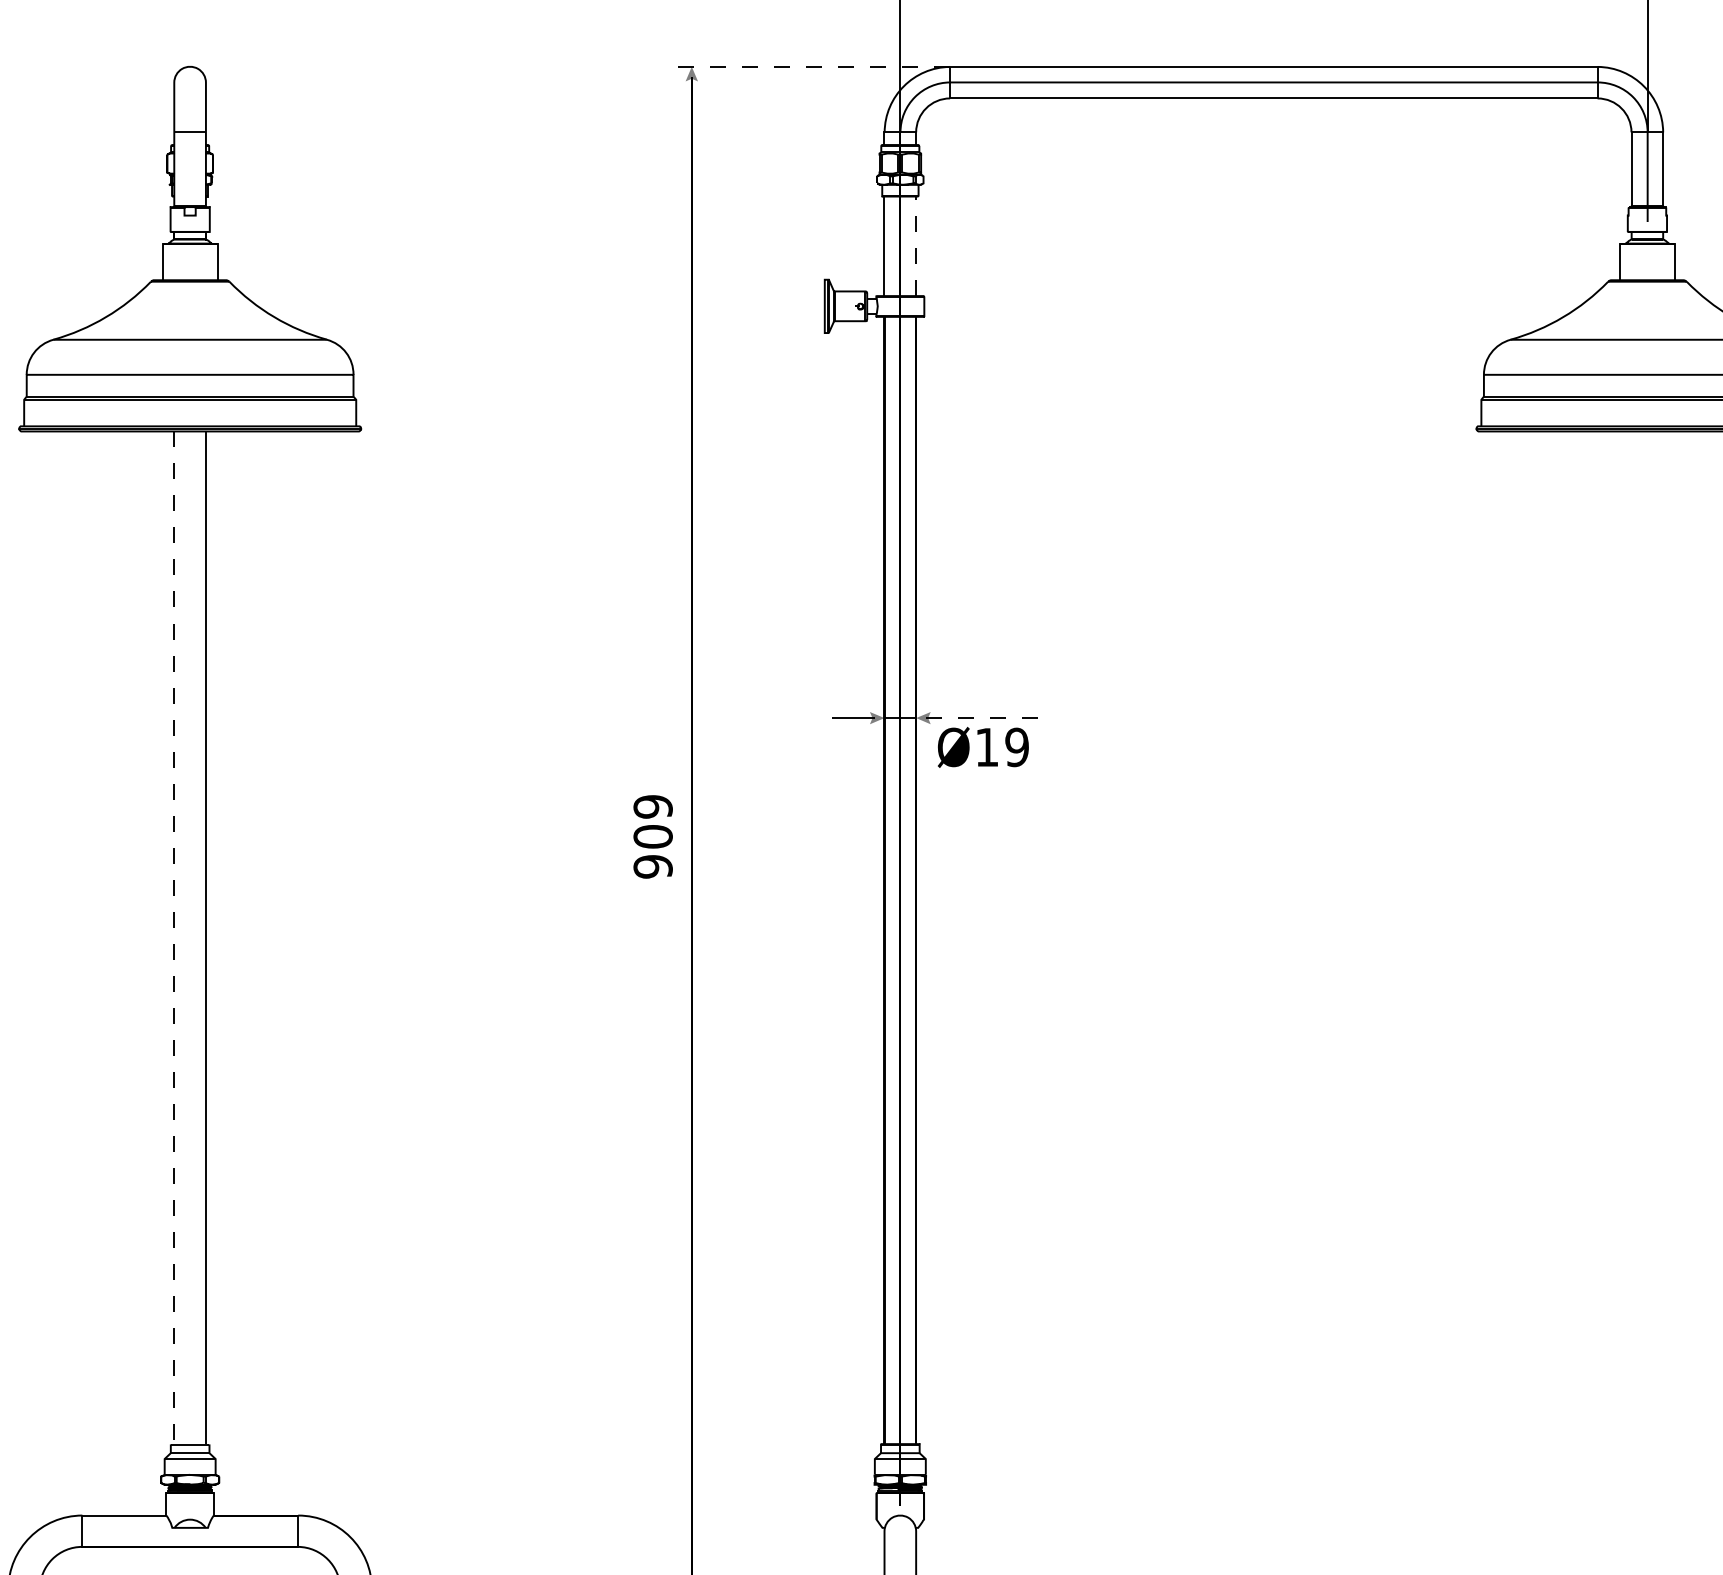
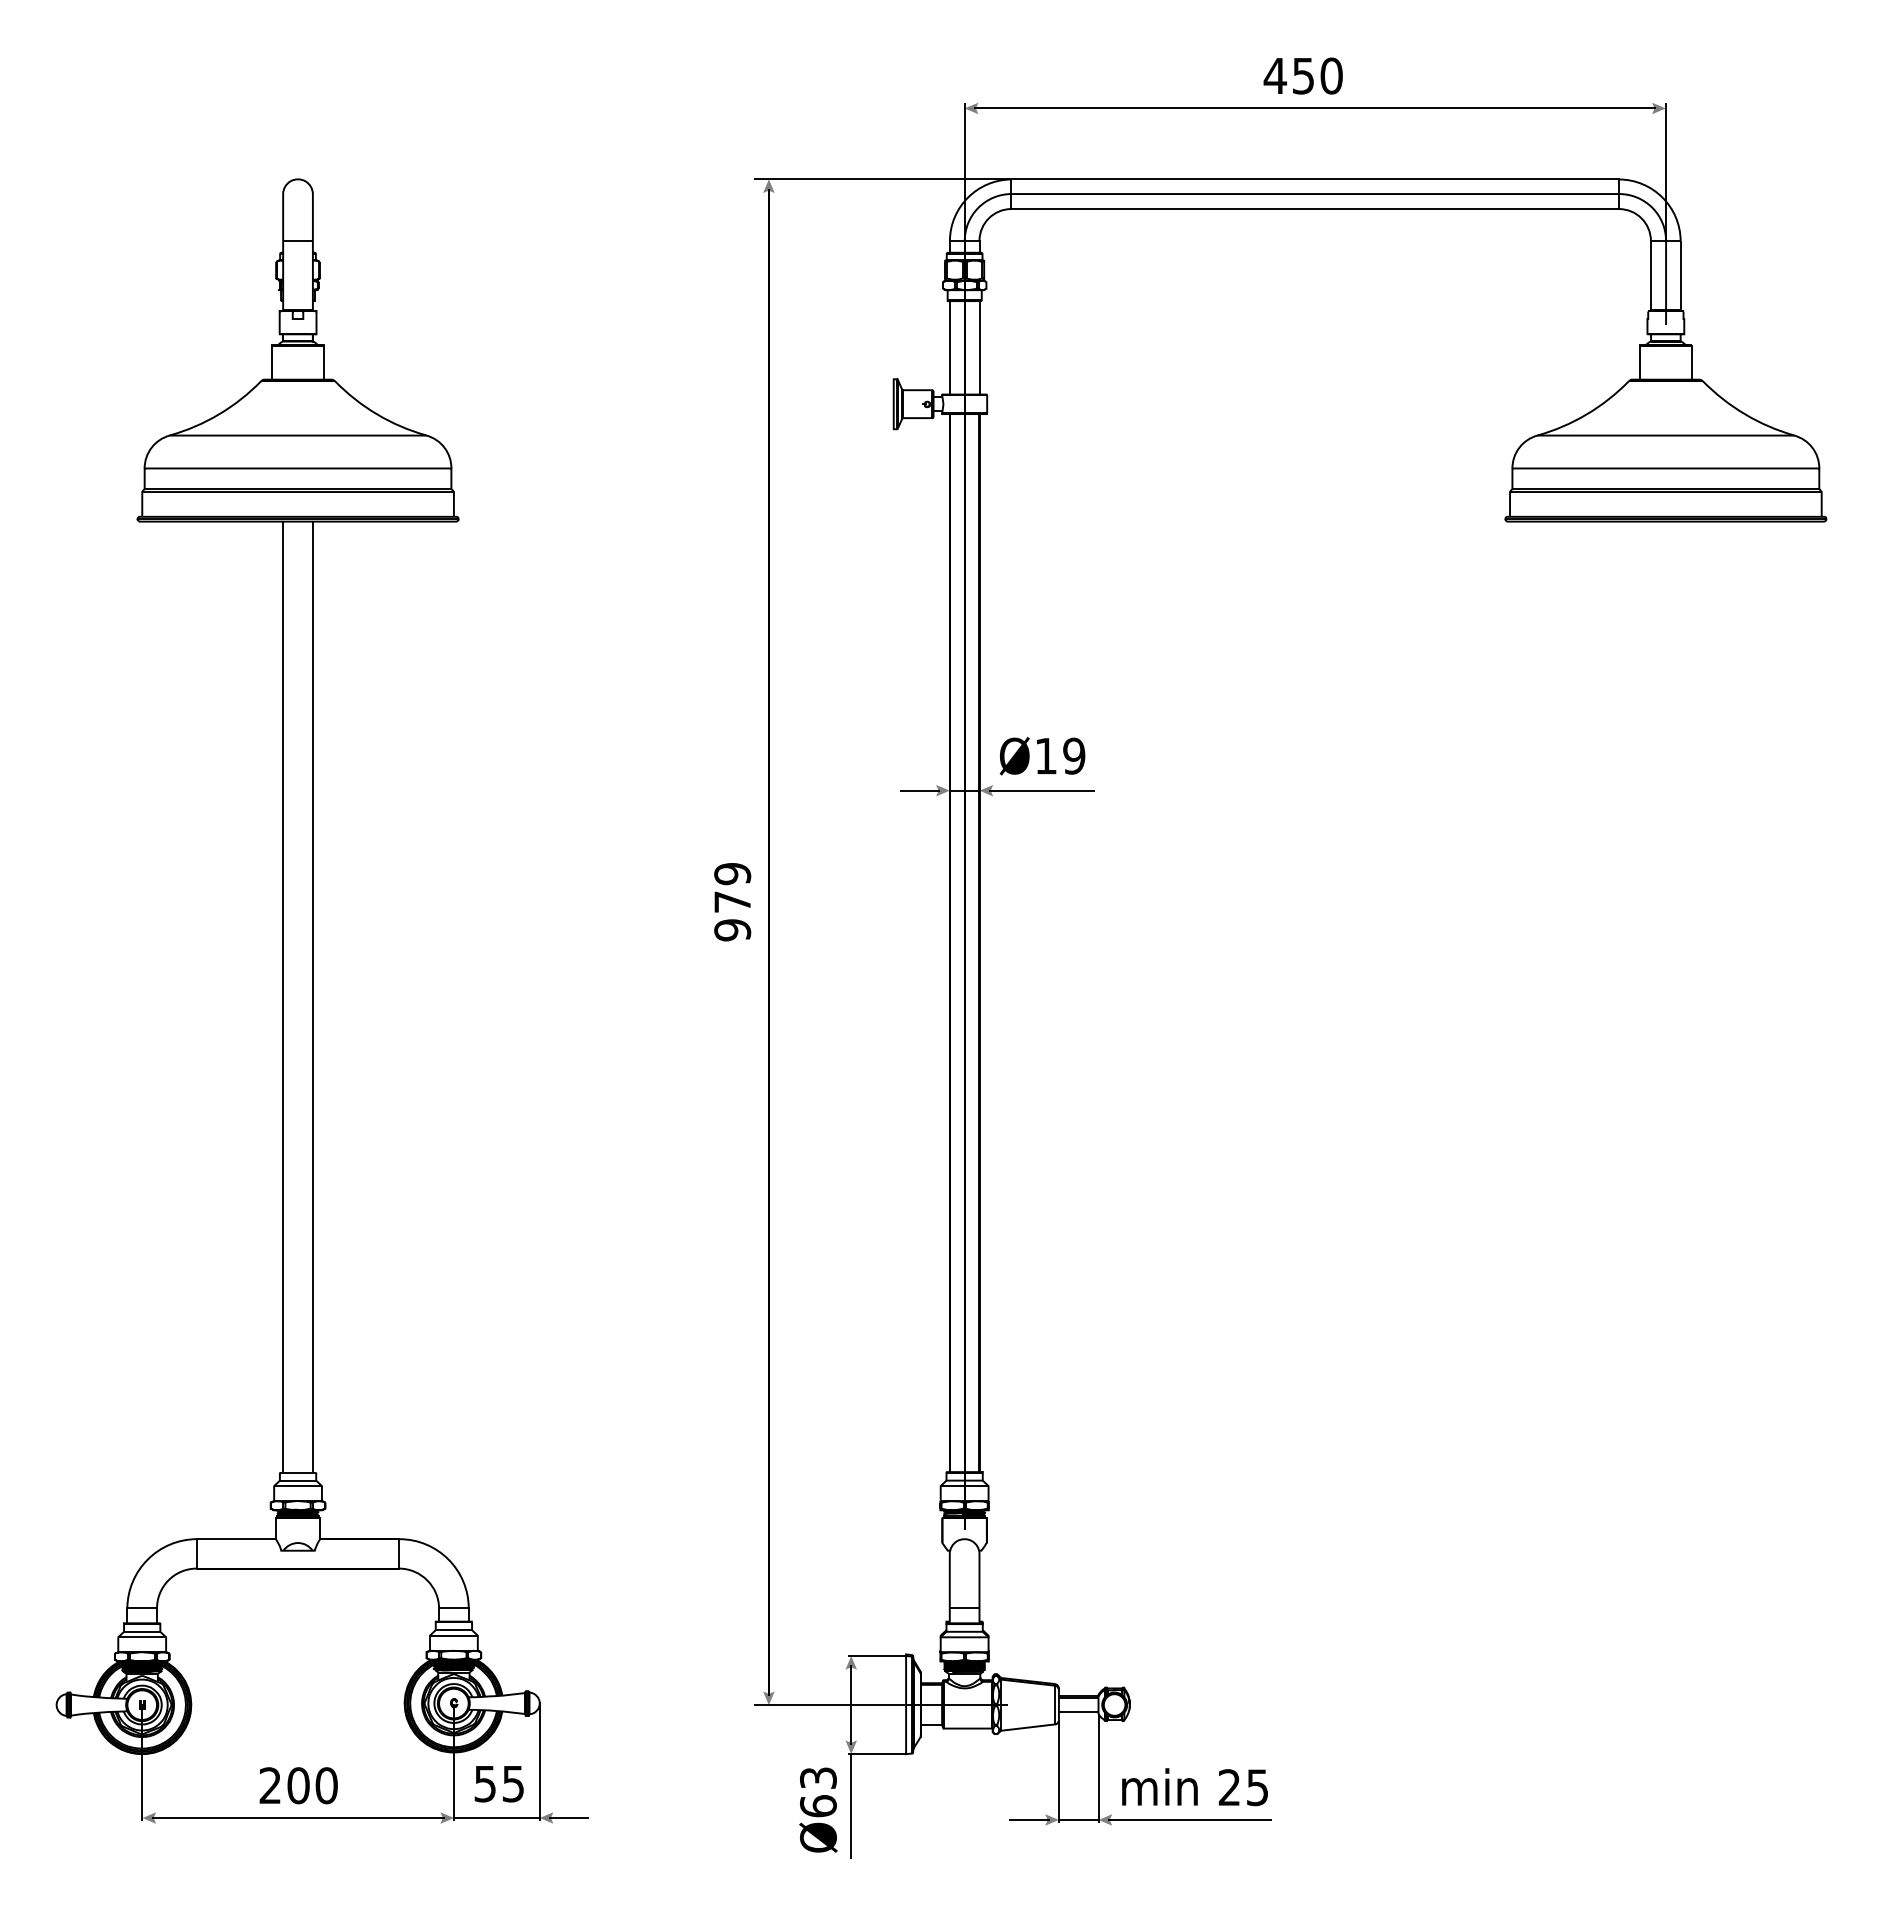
line: (812, 66) -> (882, 179), dashed -> solid
line: (916, 245) -> (979, 347), dashed -> solid
line: (983, 717) -> (1042, 790), dashed -> solid
text: (983, 747) -> (1042, 756), moved
text: (653, 837) -> (732, 902), 909 -> 979
line: (174, 938) -> (283, 997), dashed -> solid

